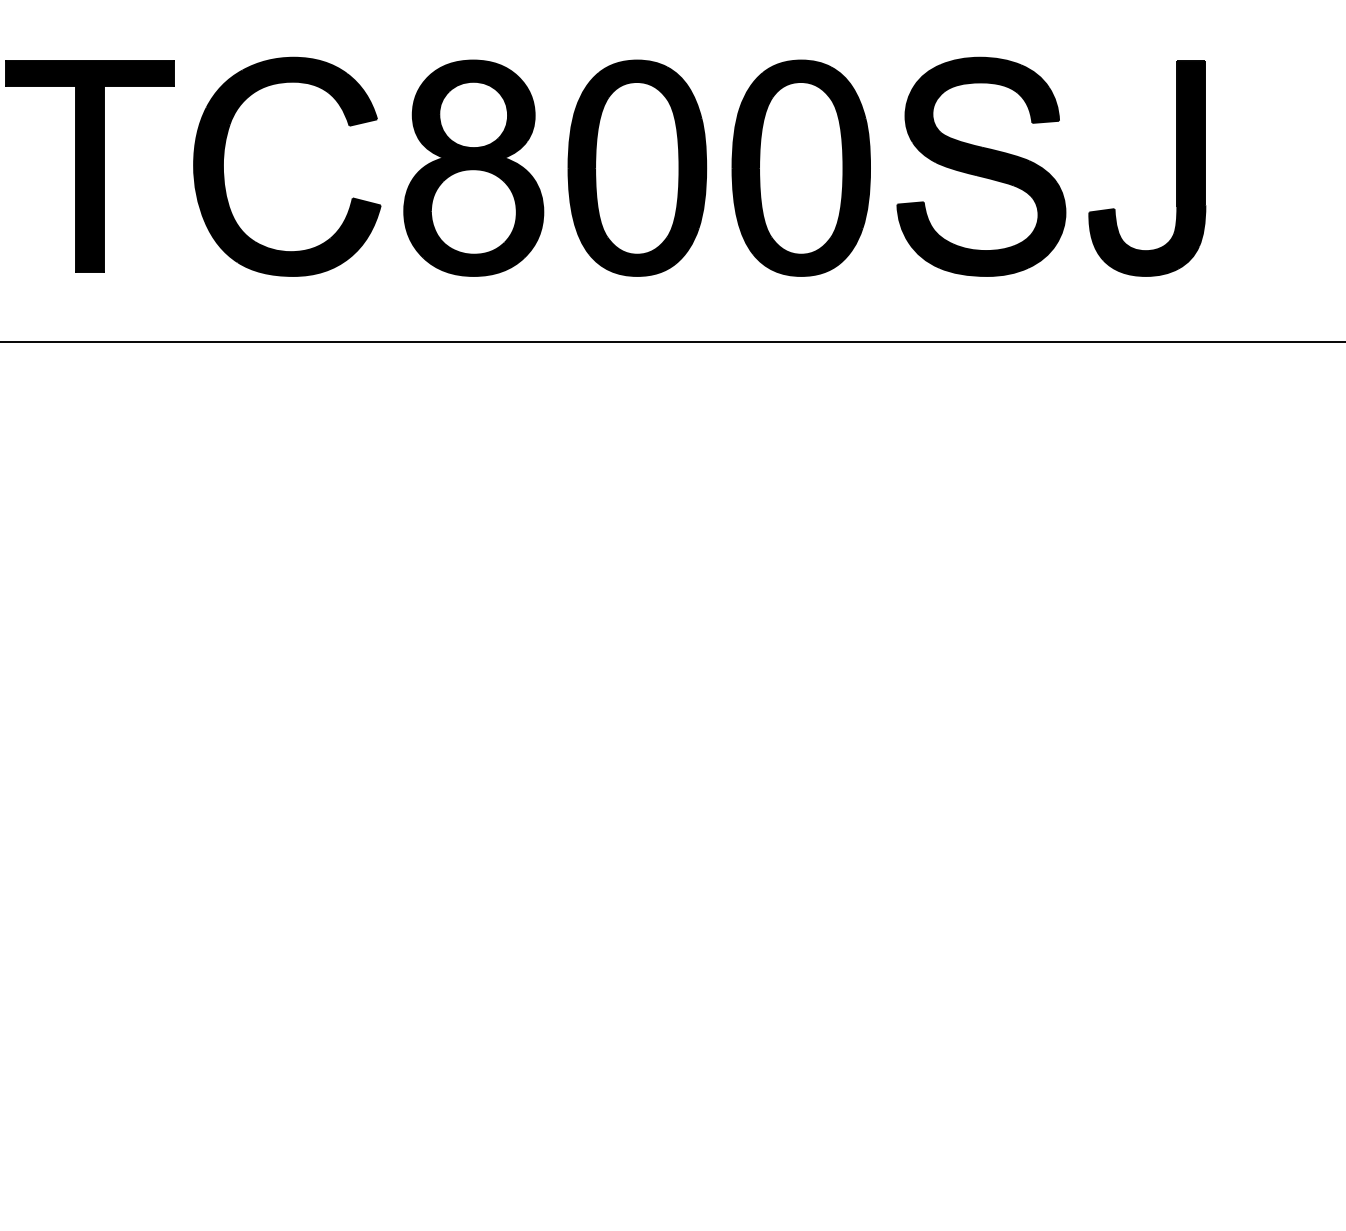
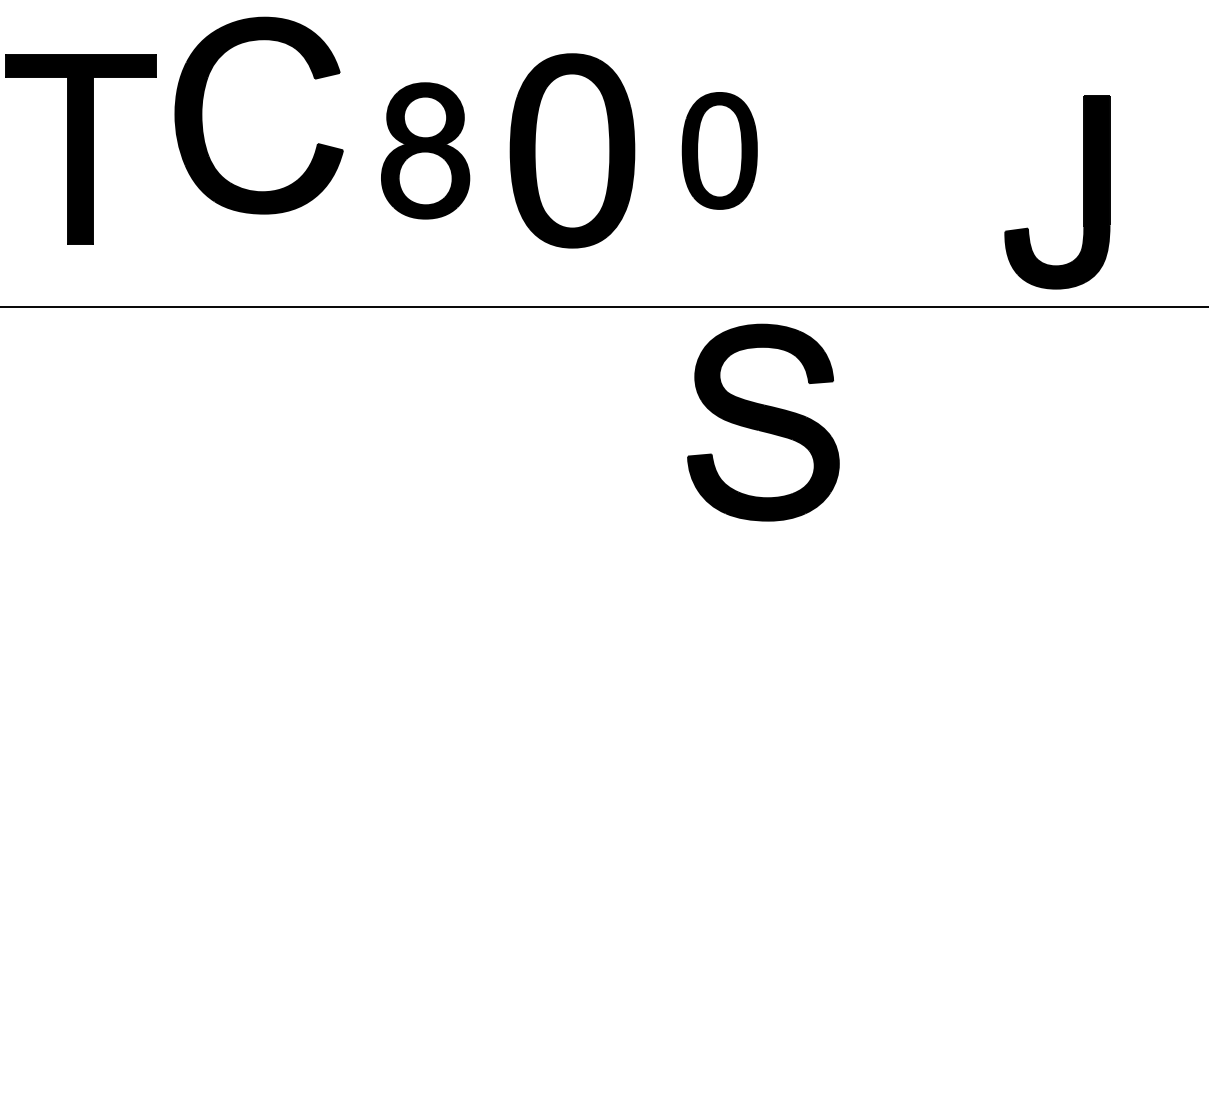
part: (224, 166) -> (202, 115), moved
part: (981, 166) -> (763, 422), moved
part: (473, 167) -> (425, 150), size x0.7
part: (801, 167) -> (719, 150), size x0.6
part: (1176, 168) -> (1083, 192), moved

